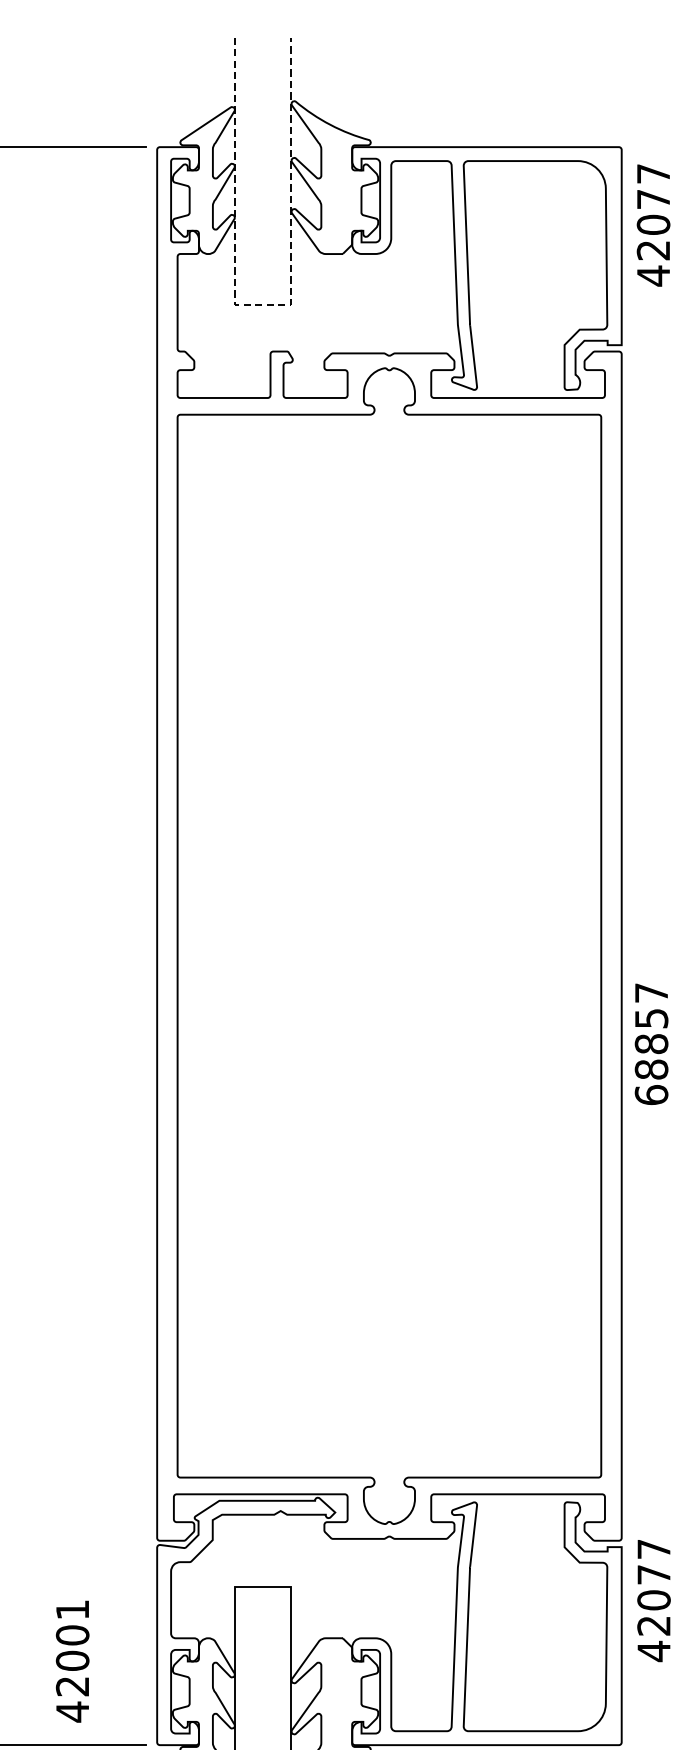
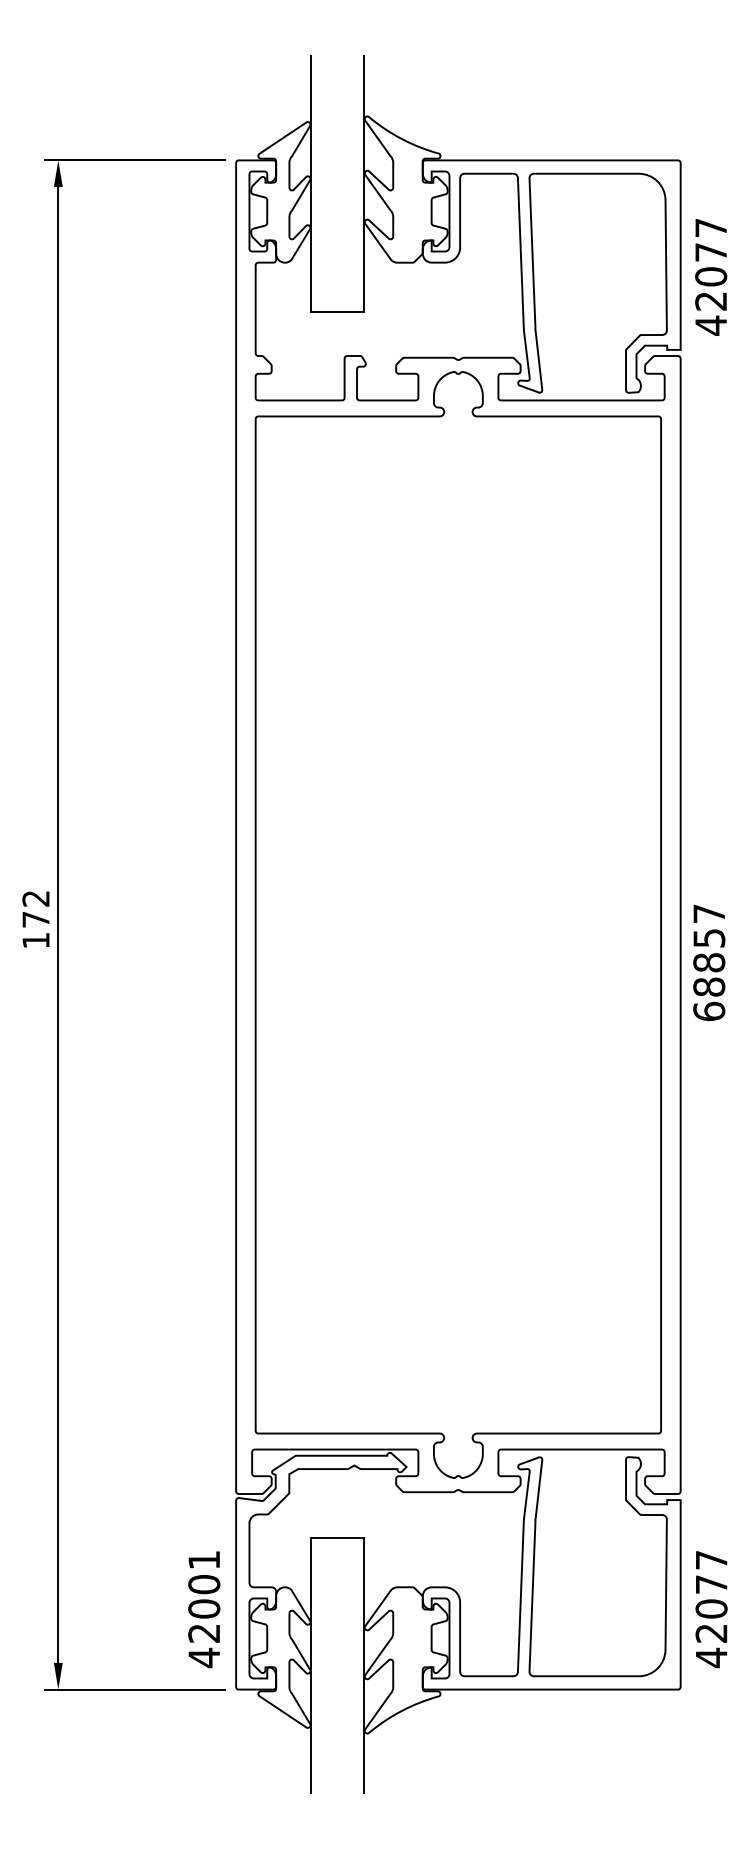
text: (653, 225) -> (711, 277), moved
line: (263, 305) -> (337, 311), dashed -> solid
text: (651, 1043) -> (709, 962), moved
text: (653, 1600) -> (711, 1609), moved
text: (72, 1661) -> (204, 1609), moved

